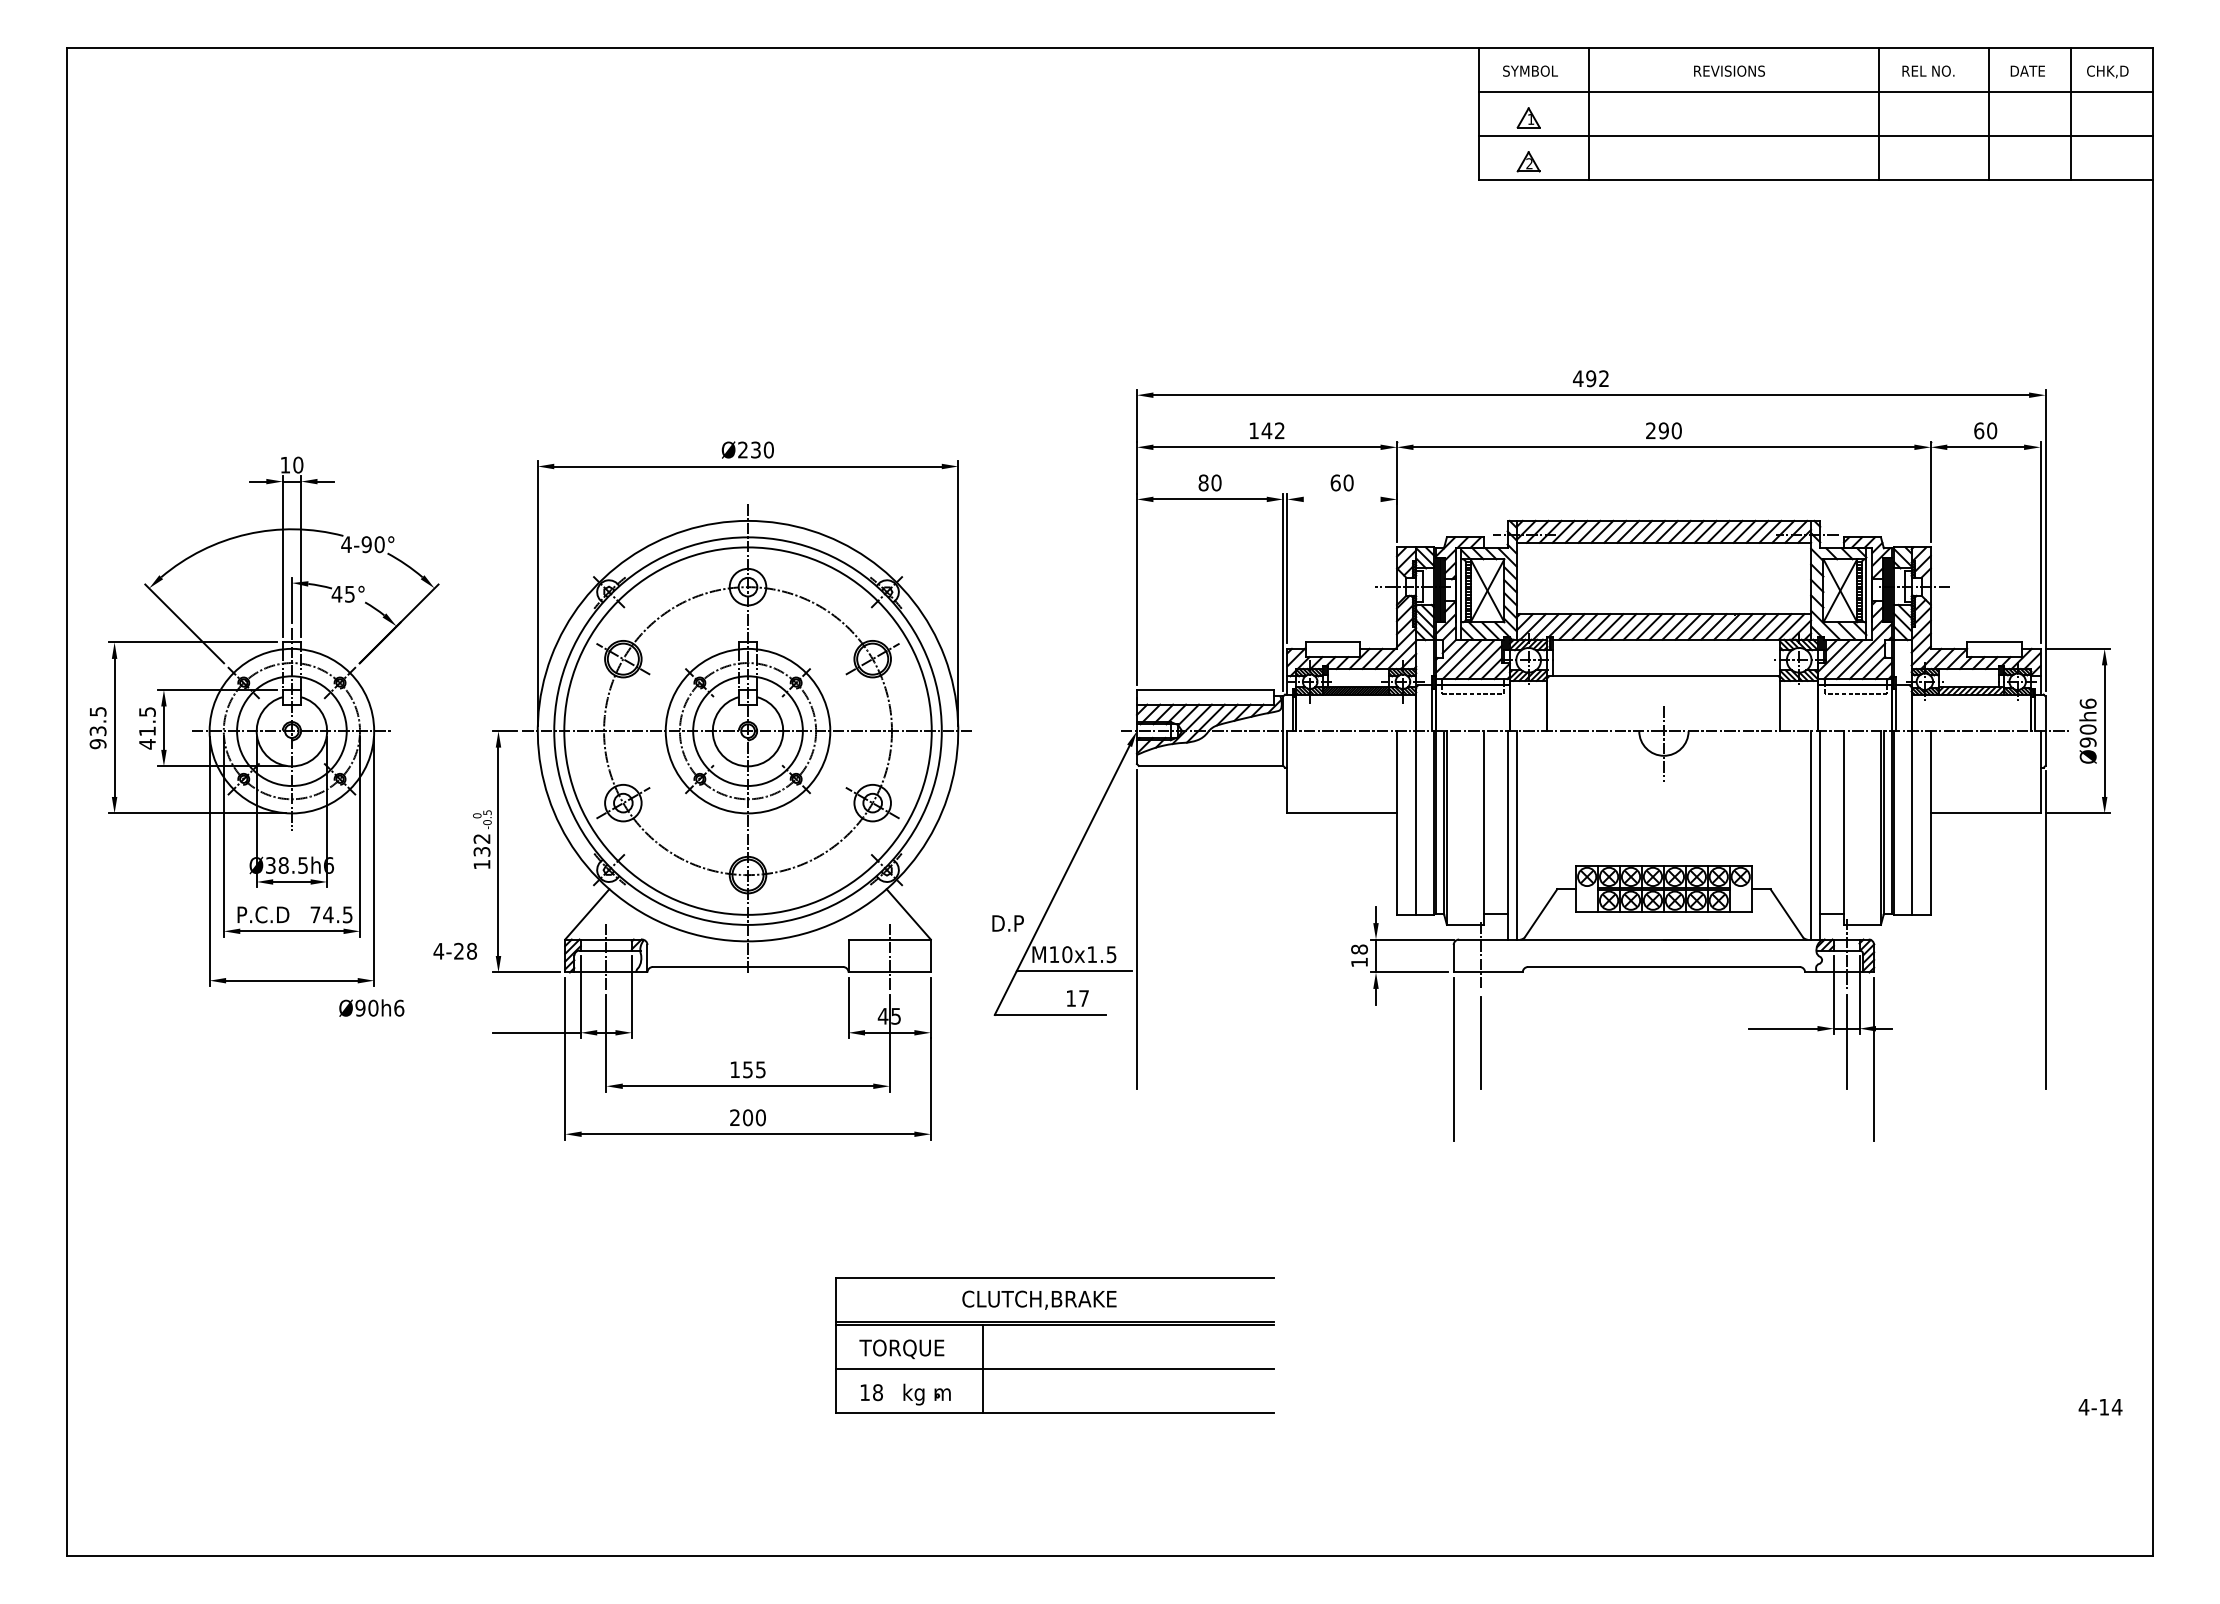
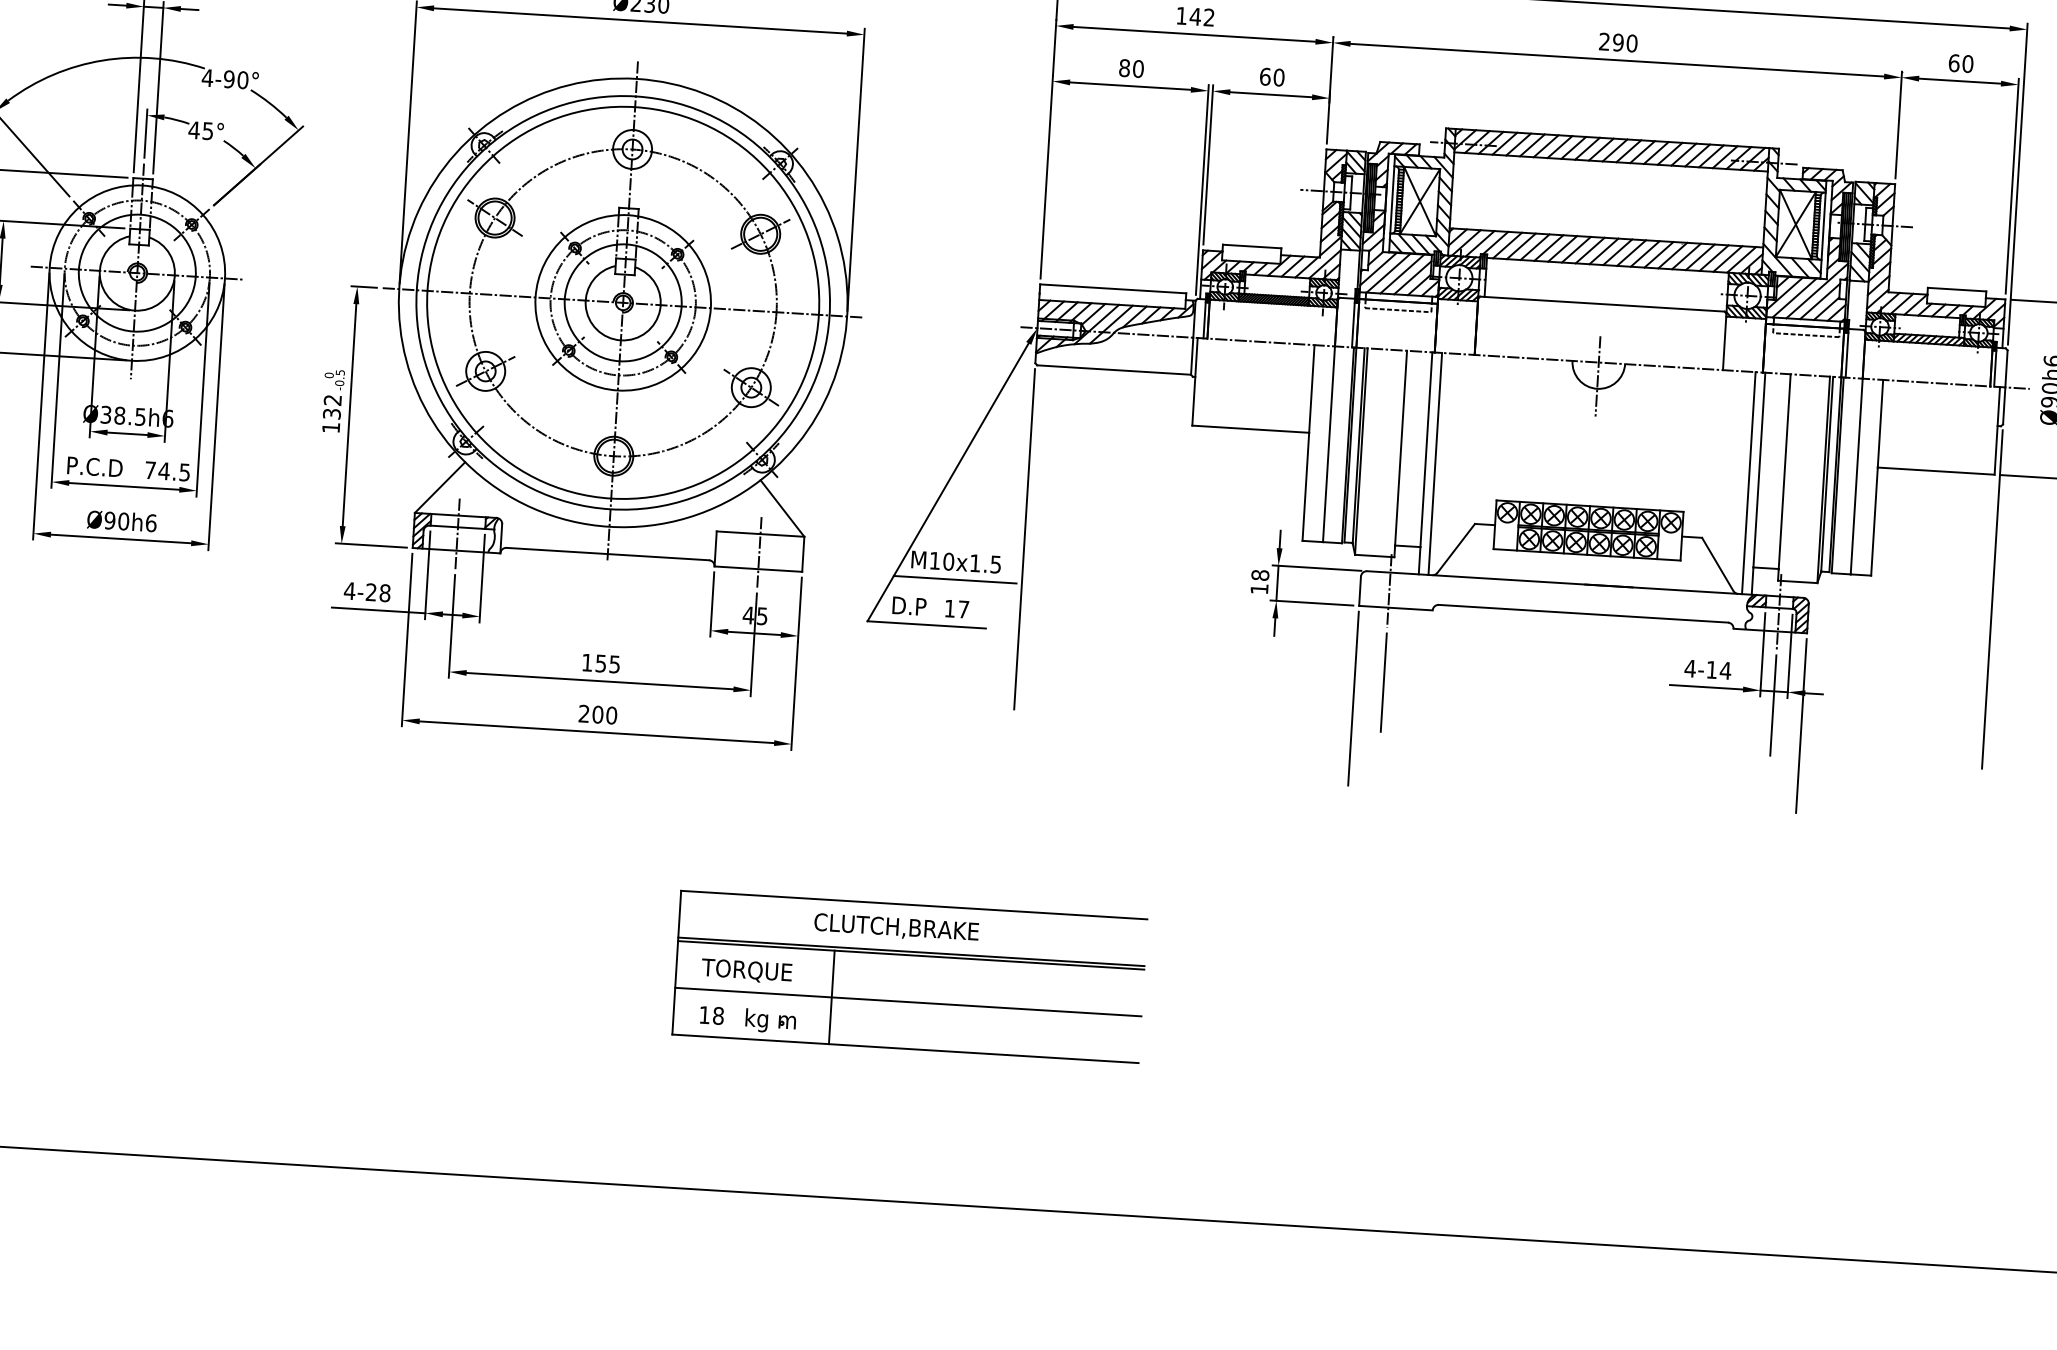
line: (1341, 499) -> (1270, 94), added
text: (1007, 923) -> (908, 606), moved
text: (454, 950) -> (366, 591), moved
text: (371, 1007) -> (121, 520), moved
text: (2100, 1407) -> (1707, 670), moved

